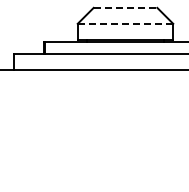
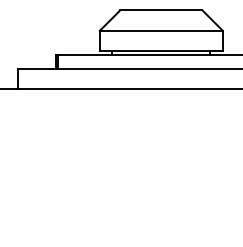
line: (125, 7) -> (161, 9), dashed -> solid
line: (125, 23) -> (161, 30), dashed -> solid

